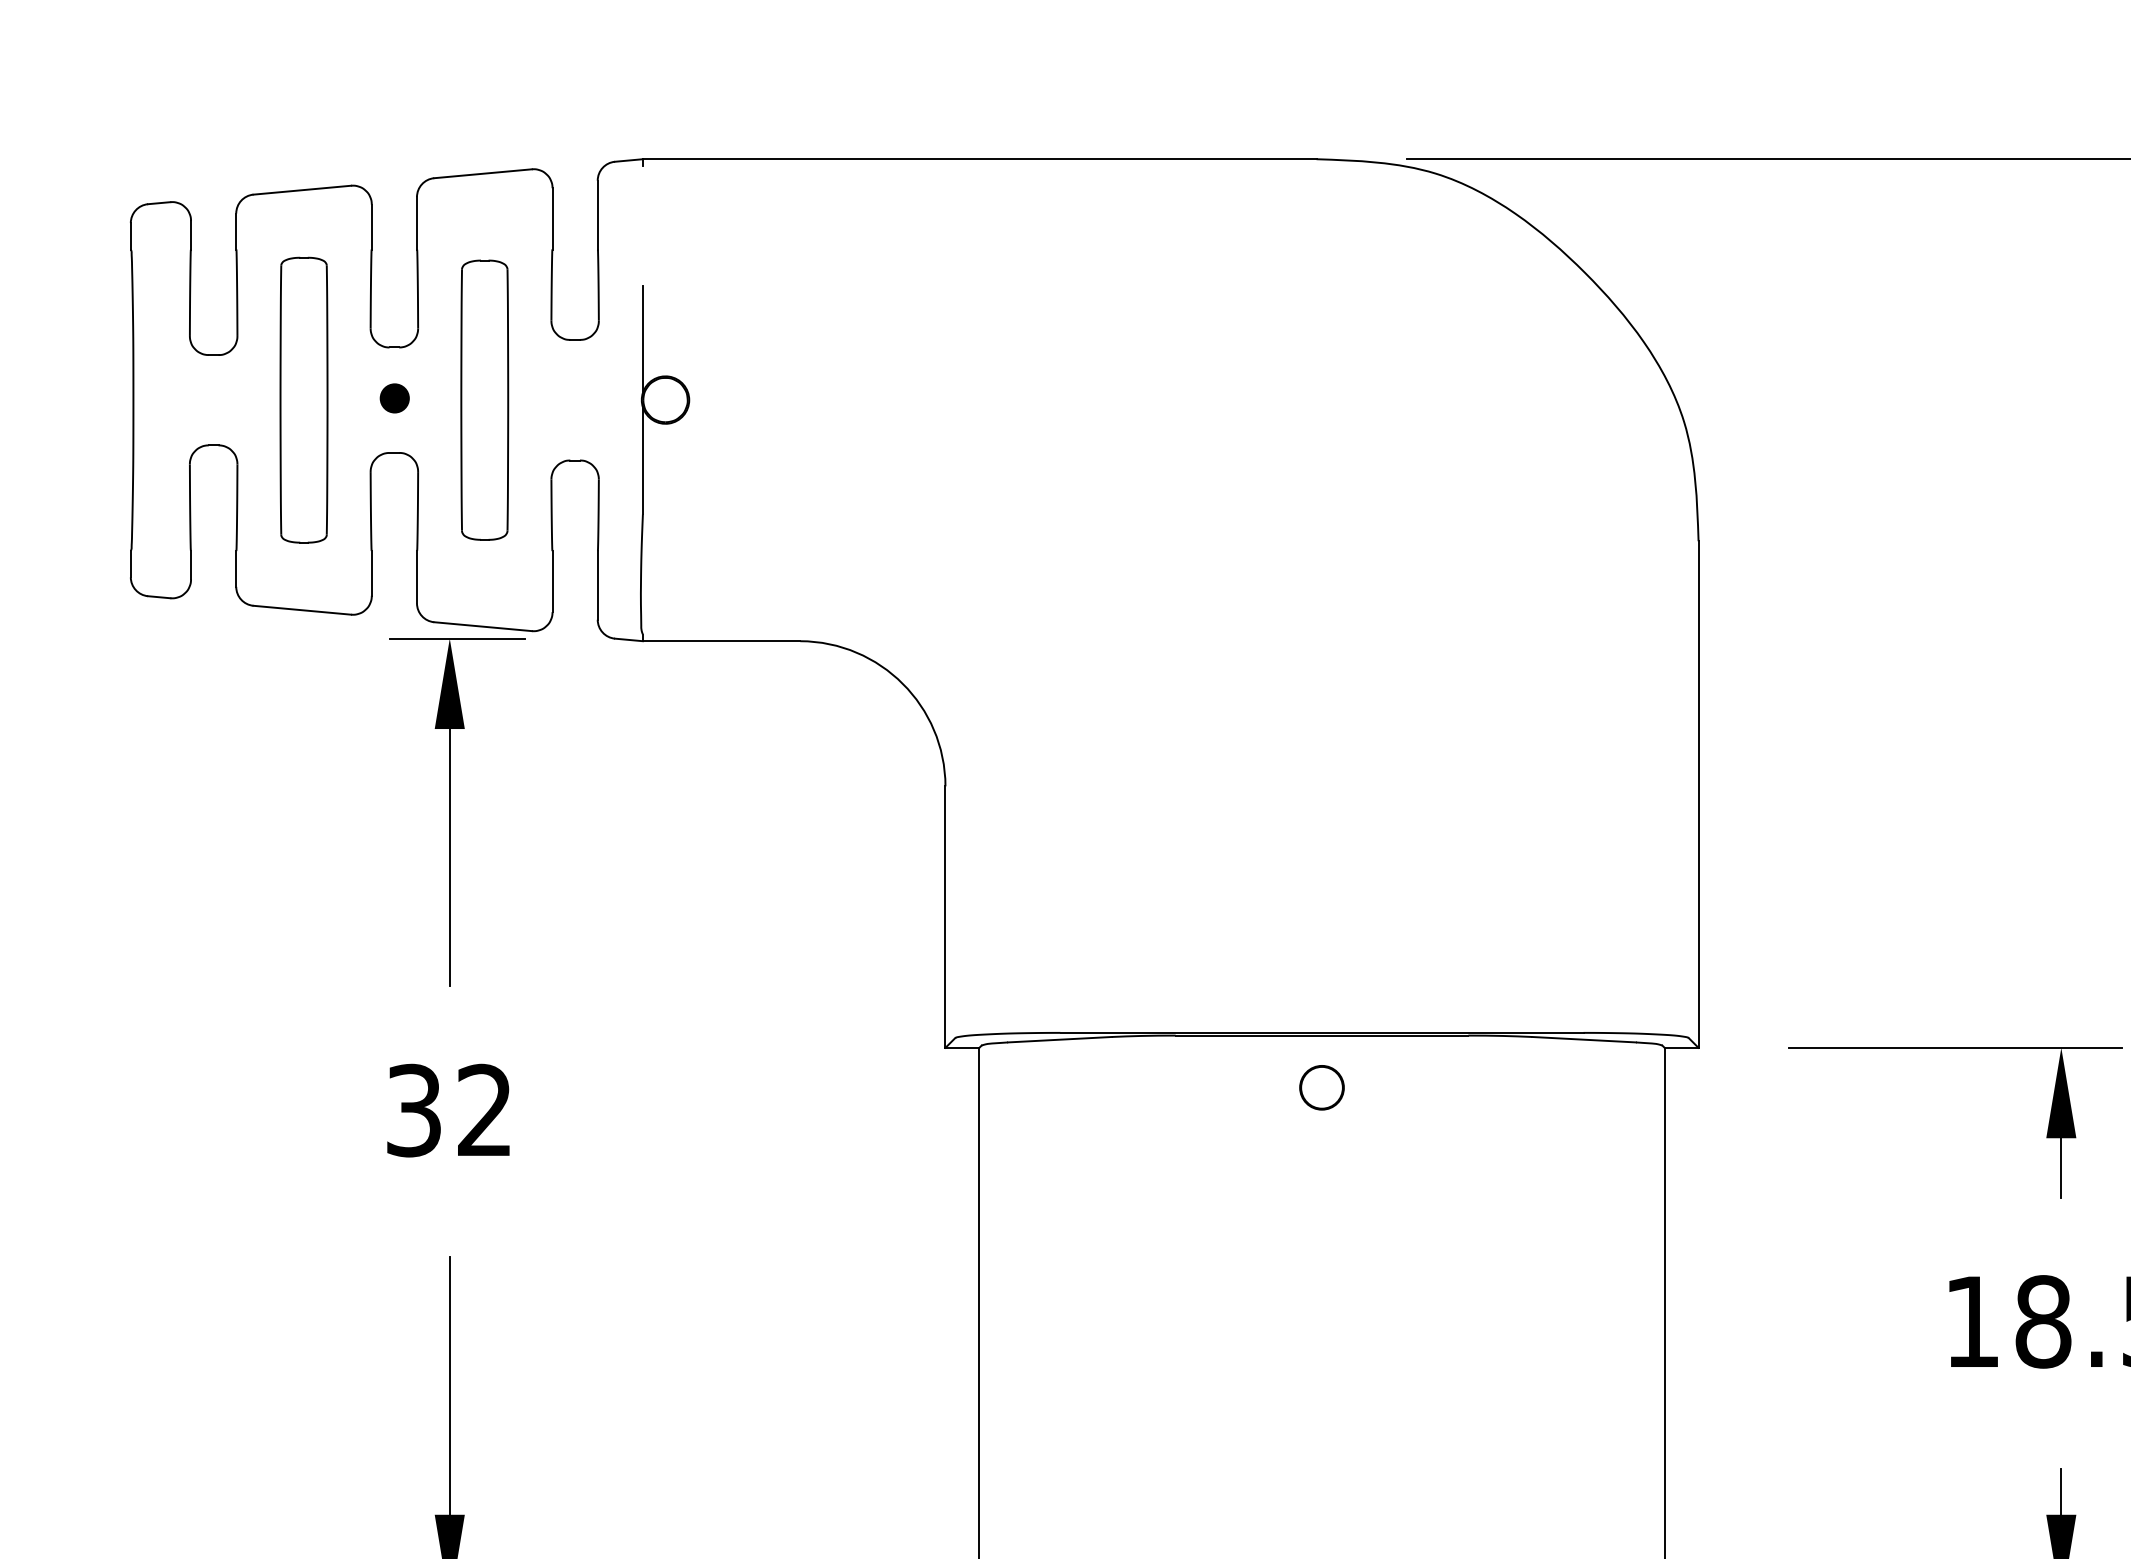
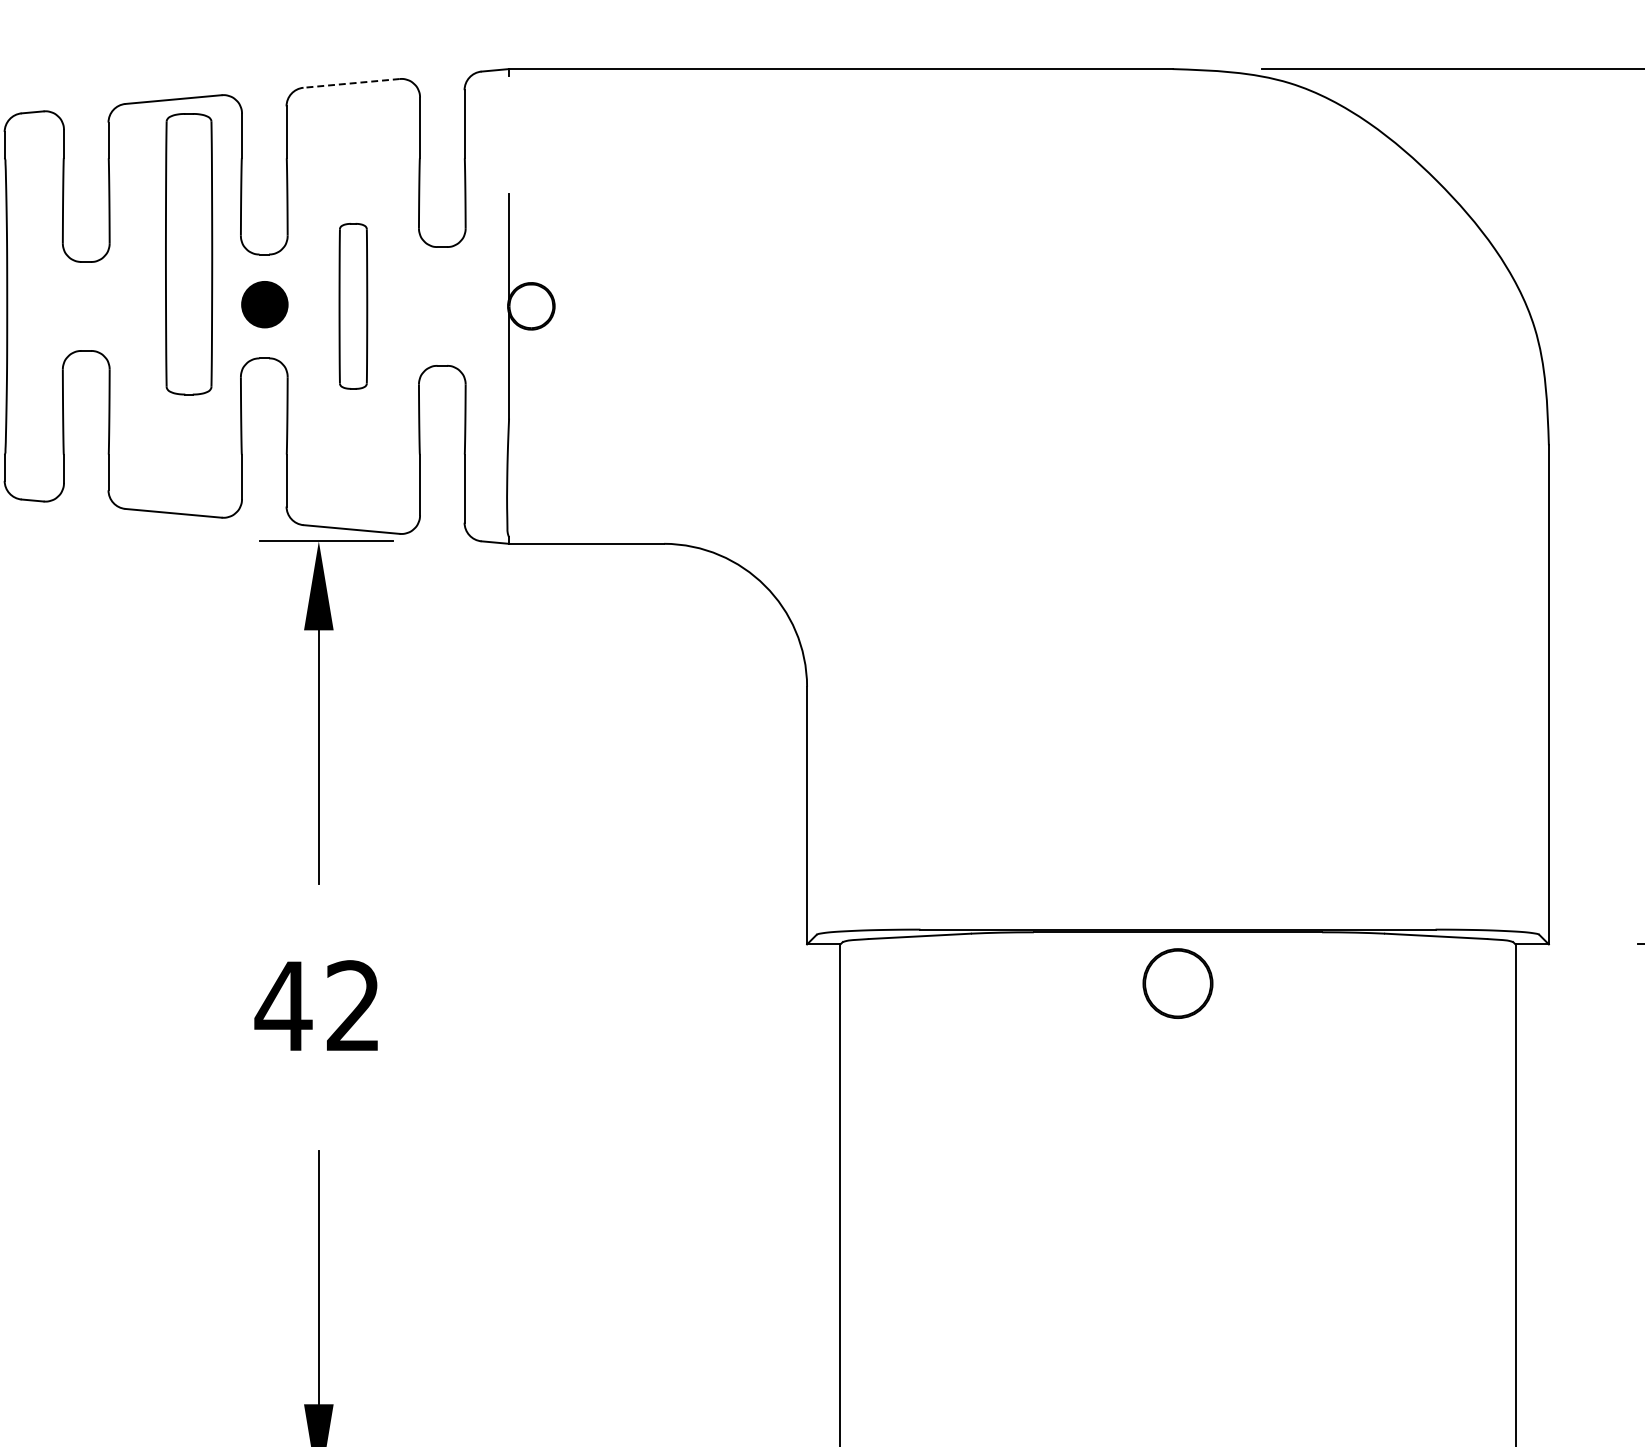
line: (482, 173) -> (351, 83), solid -> dashed
part: (394, 398) -> (264, 304), size x1.6
part: (303, 399) -> (188, 253), moved
part: (484, 399) -> (353, 305), size x0.6
circle: (1321, 1087) -> (1177, 983), size x1.6
text: (413, 1110) -> (283, 1006), 32 -> 42

